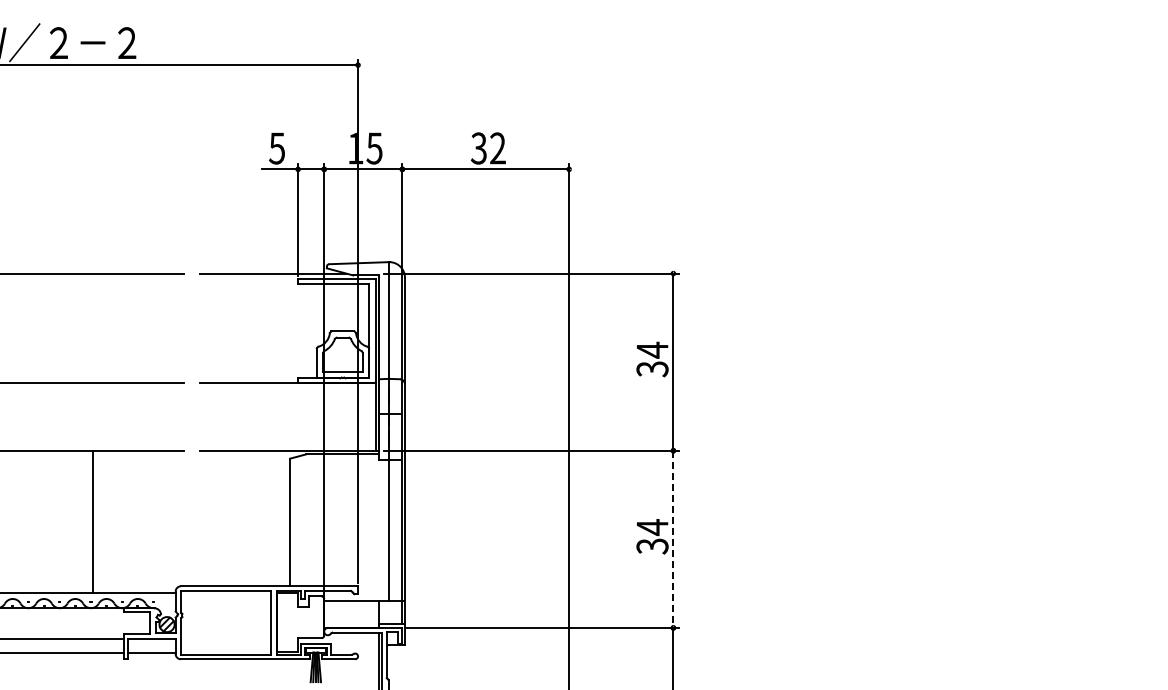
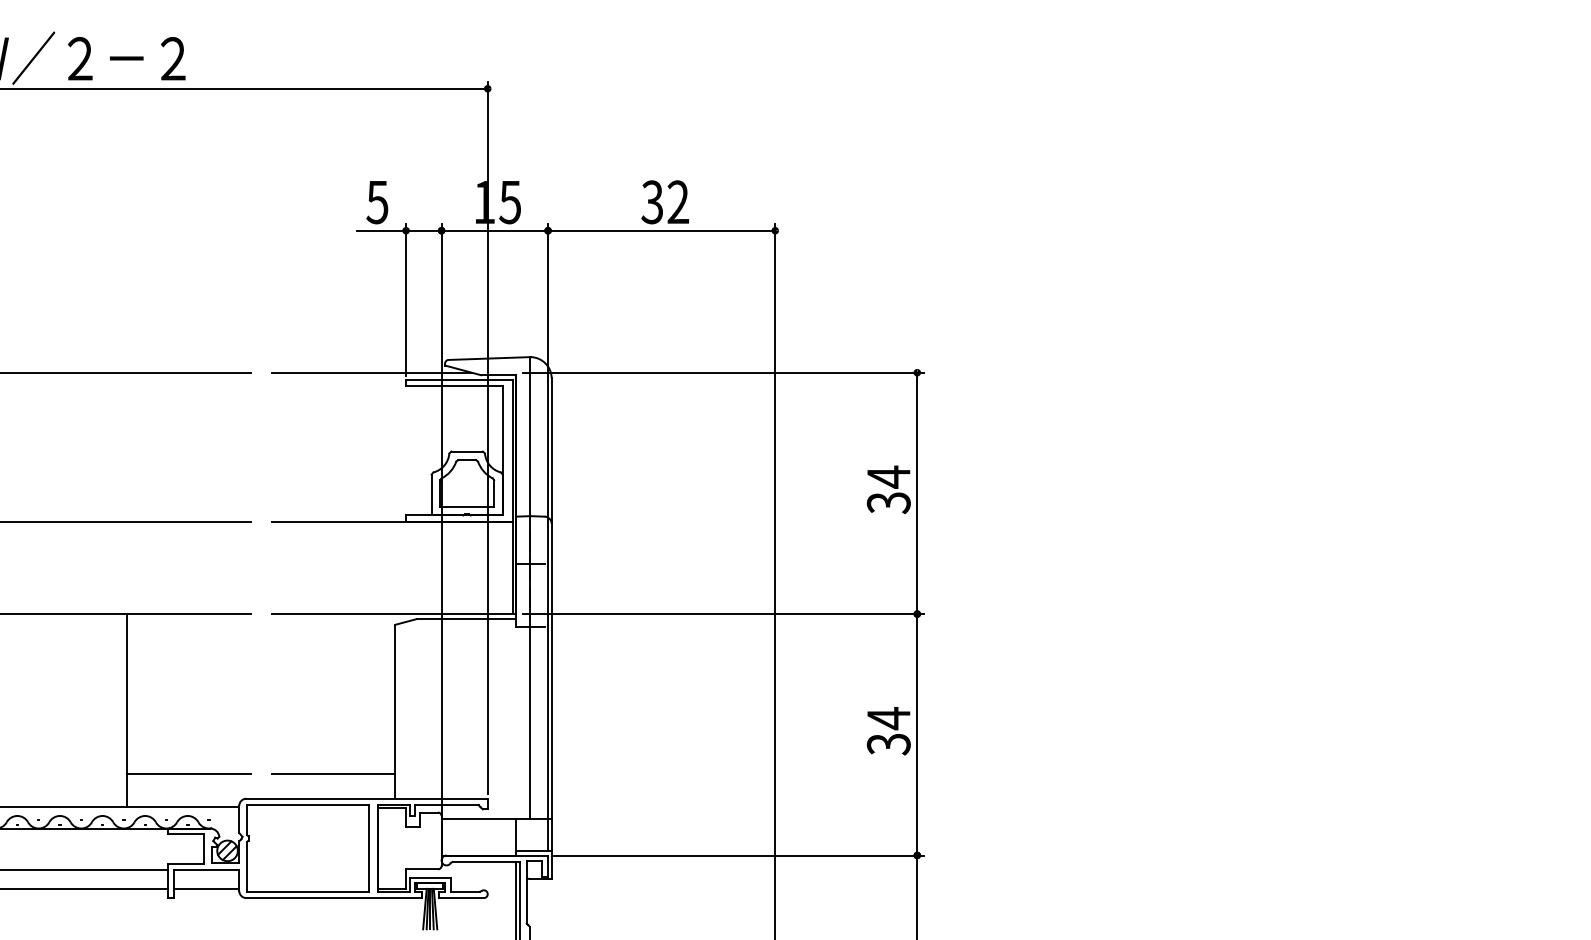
line: (673, 539) -> (917, 734), dashed -> solid
line: (138, 568) -> (188, 774), added
line: (244, 568) -> (333, 774), added

